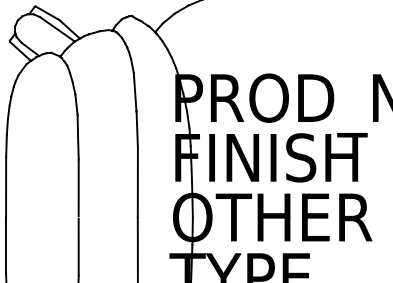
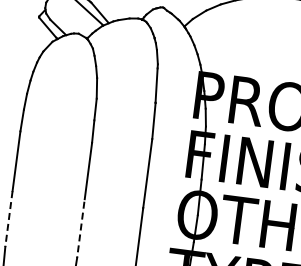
line: (6, 246) -> (9, 219), solid -> dashed
line: (78, 247) -> (80, 230), solid -> dashed

